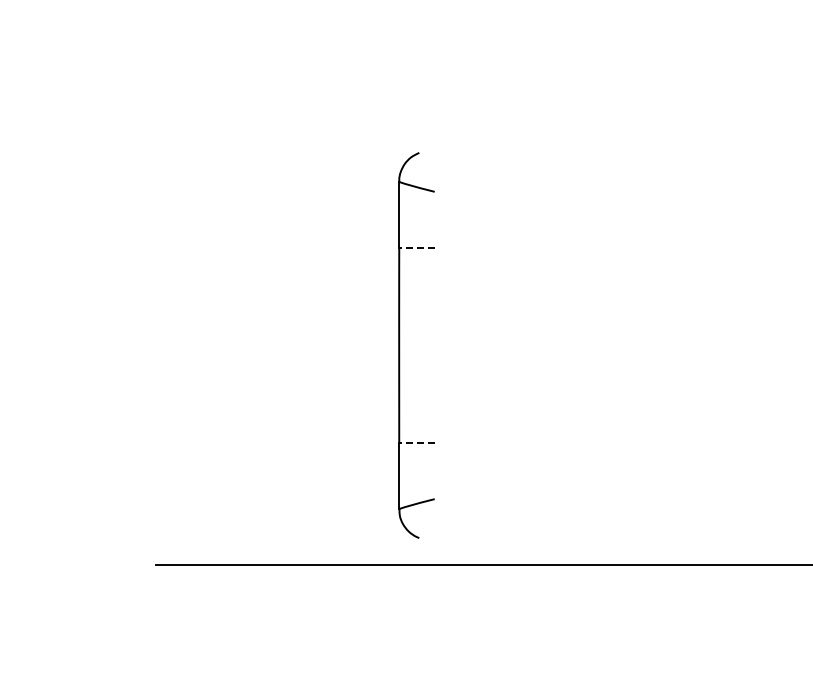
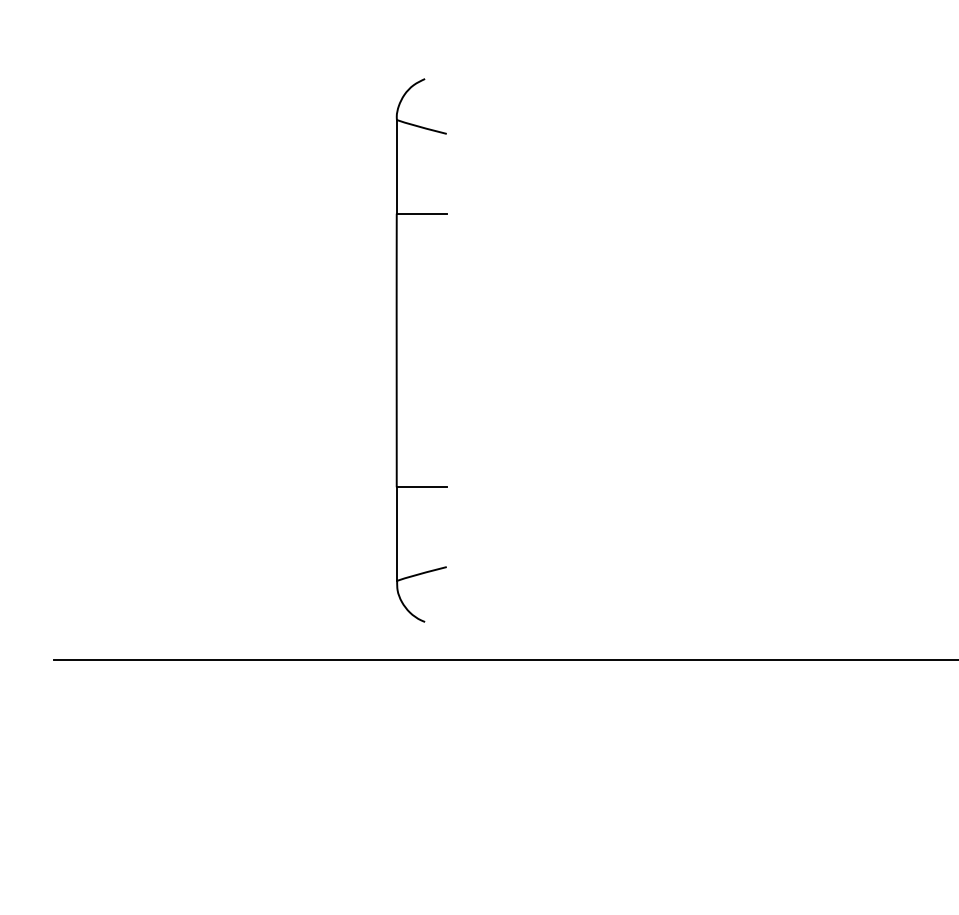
line: (416, 248) -> (421, 213), dashed -> solid
line: (416, 442) -> (421, 487), dashed -> solid

